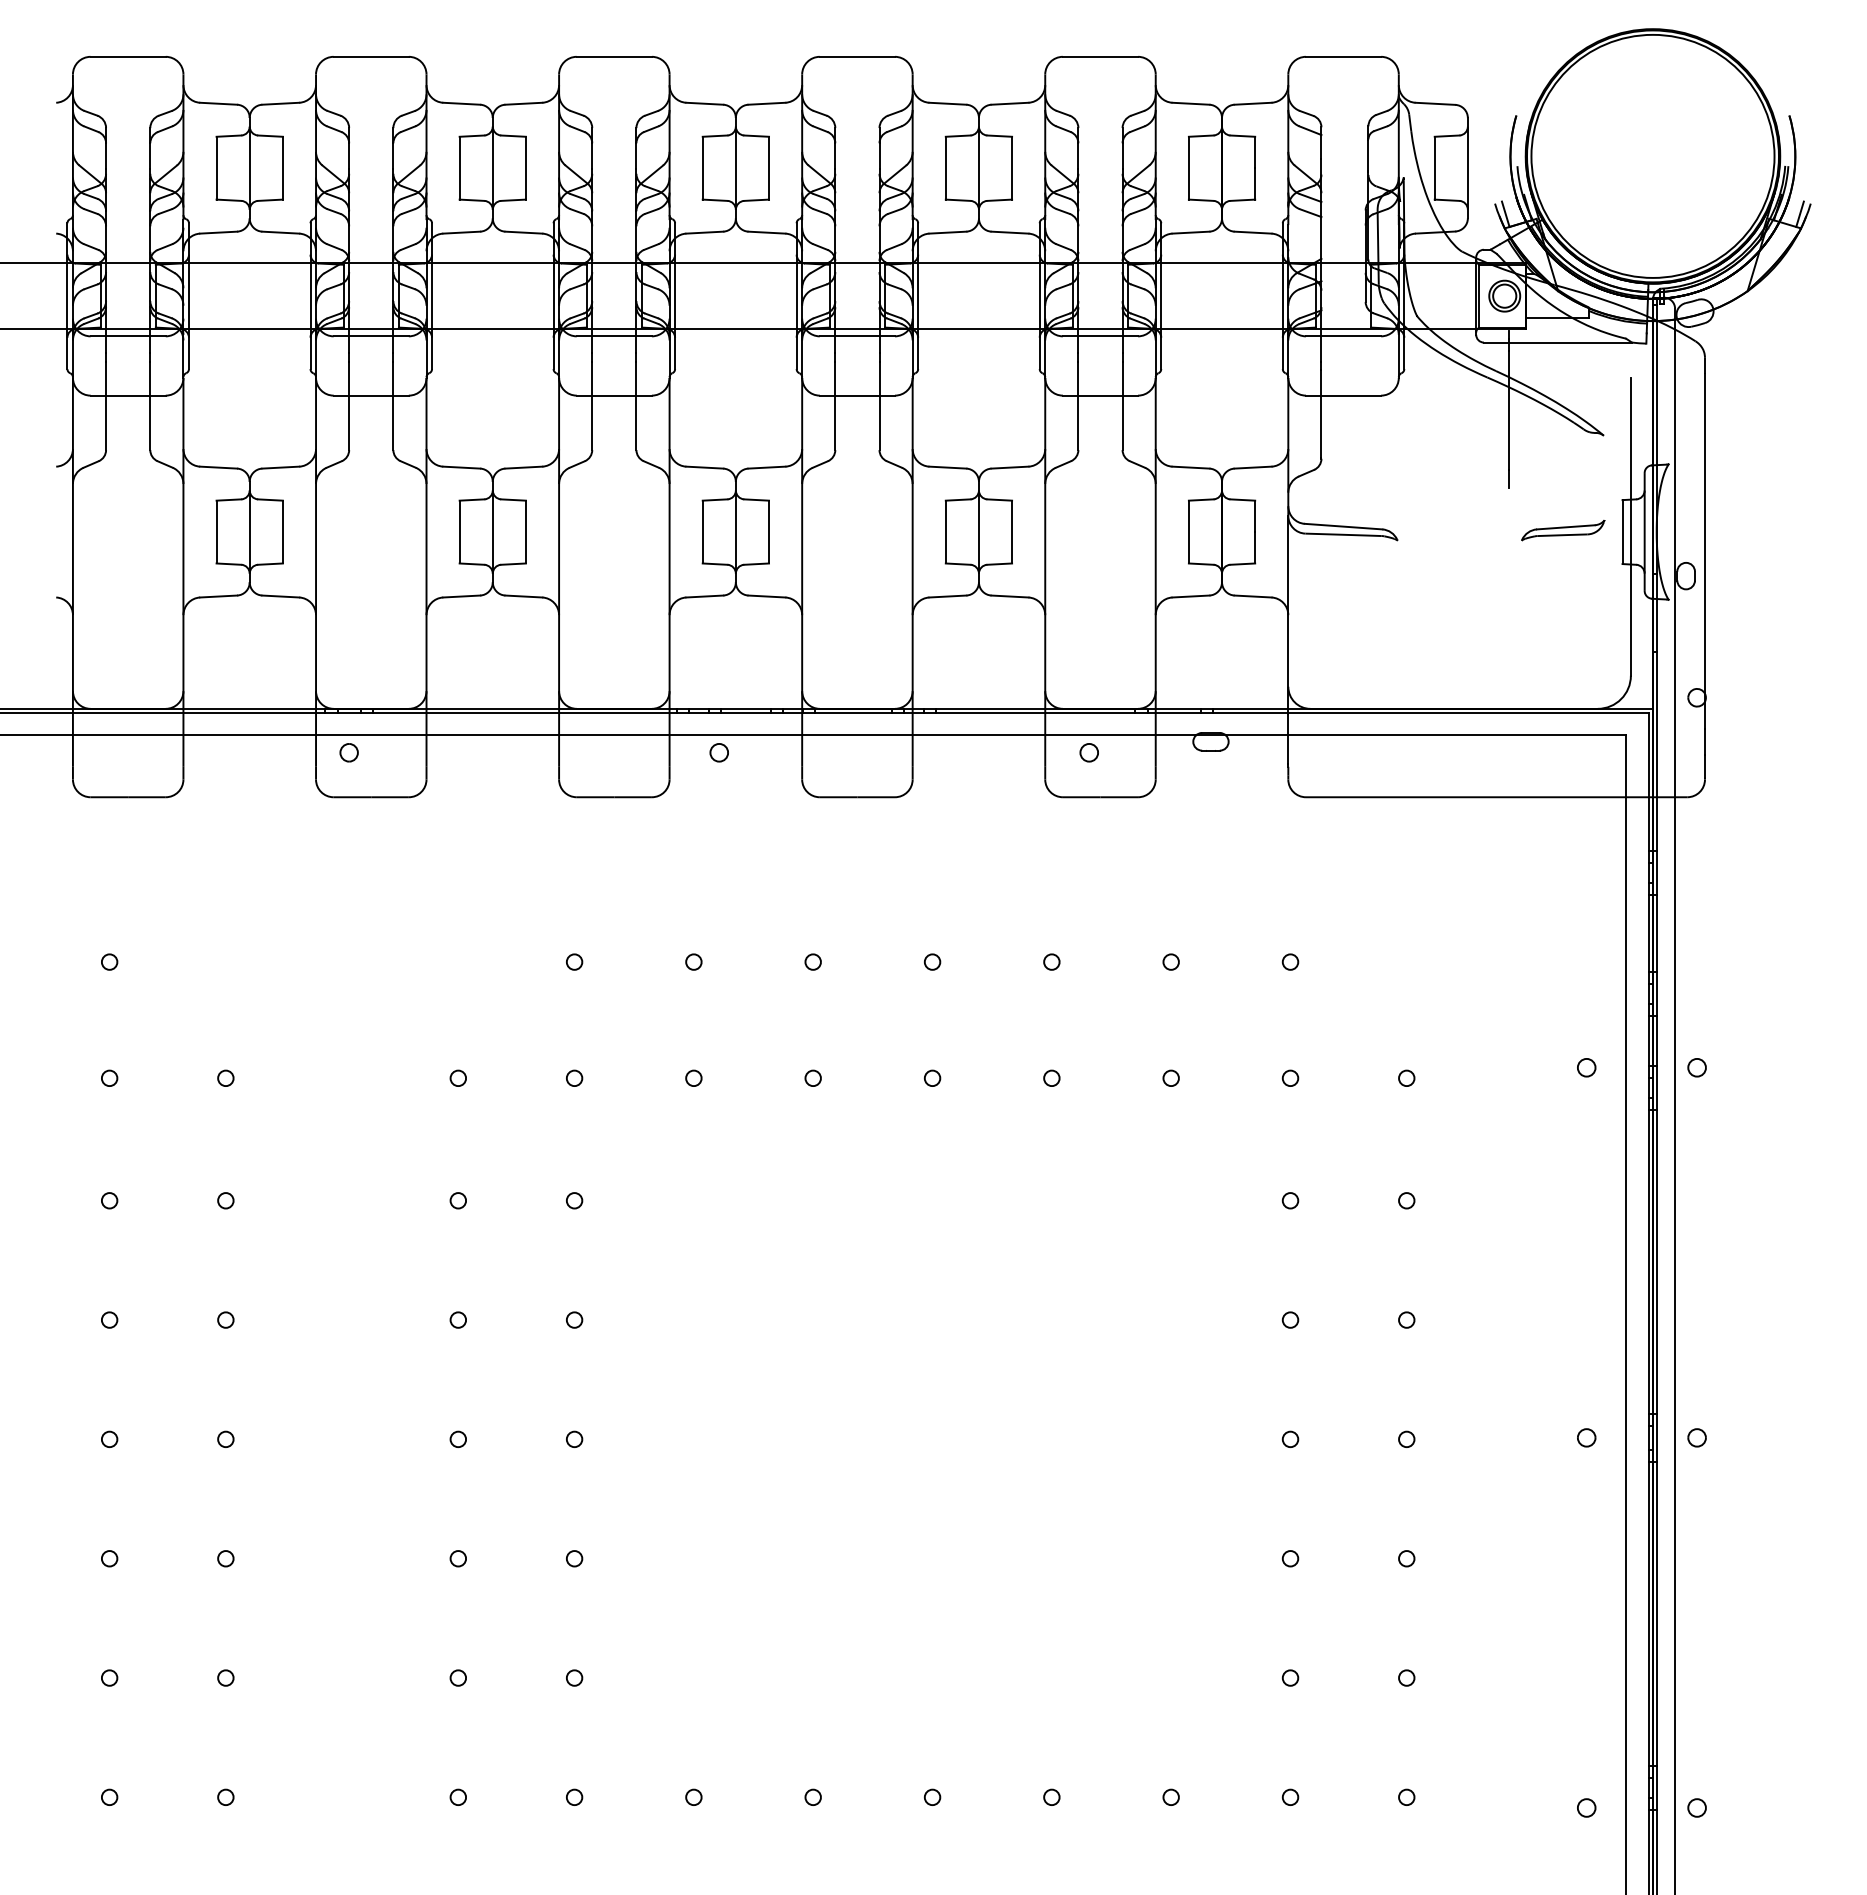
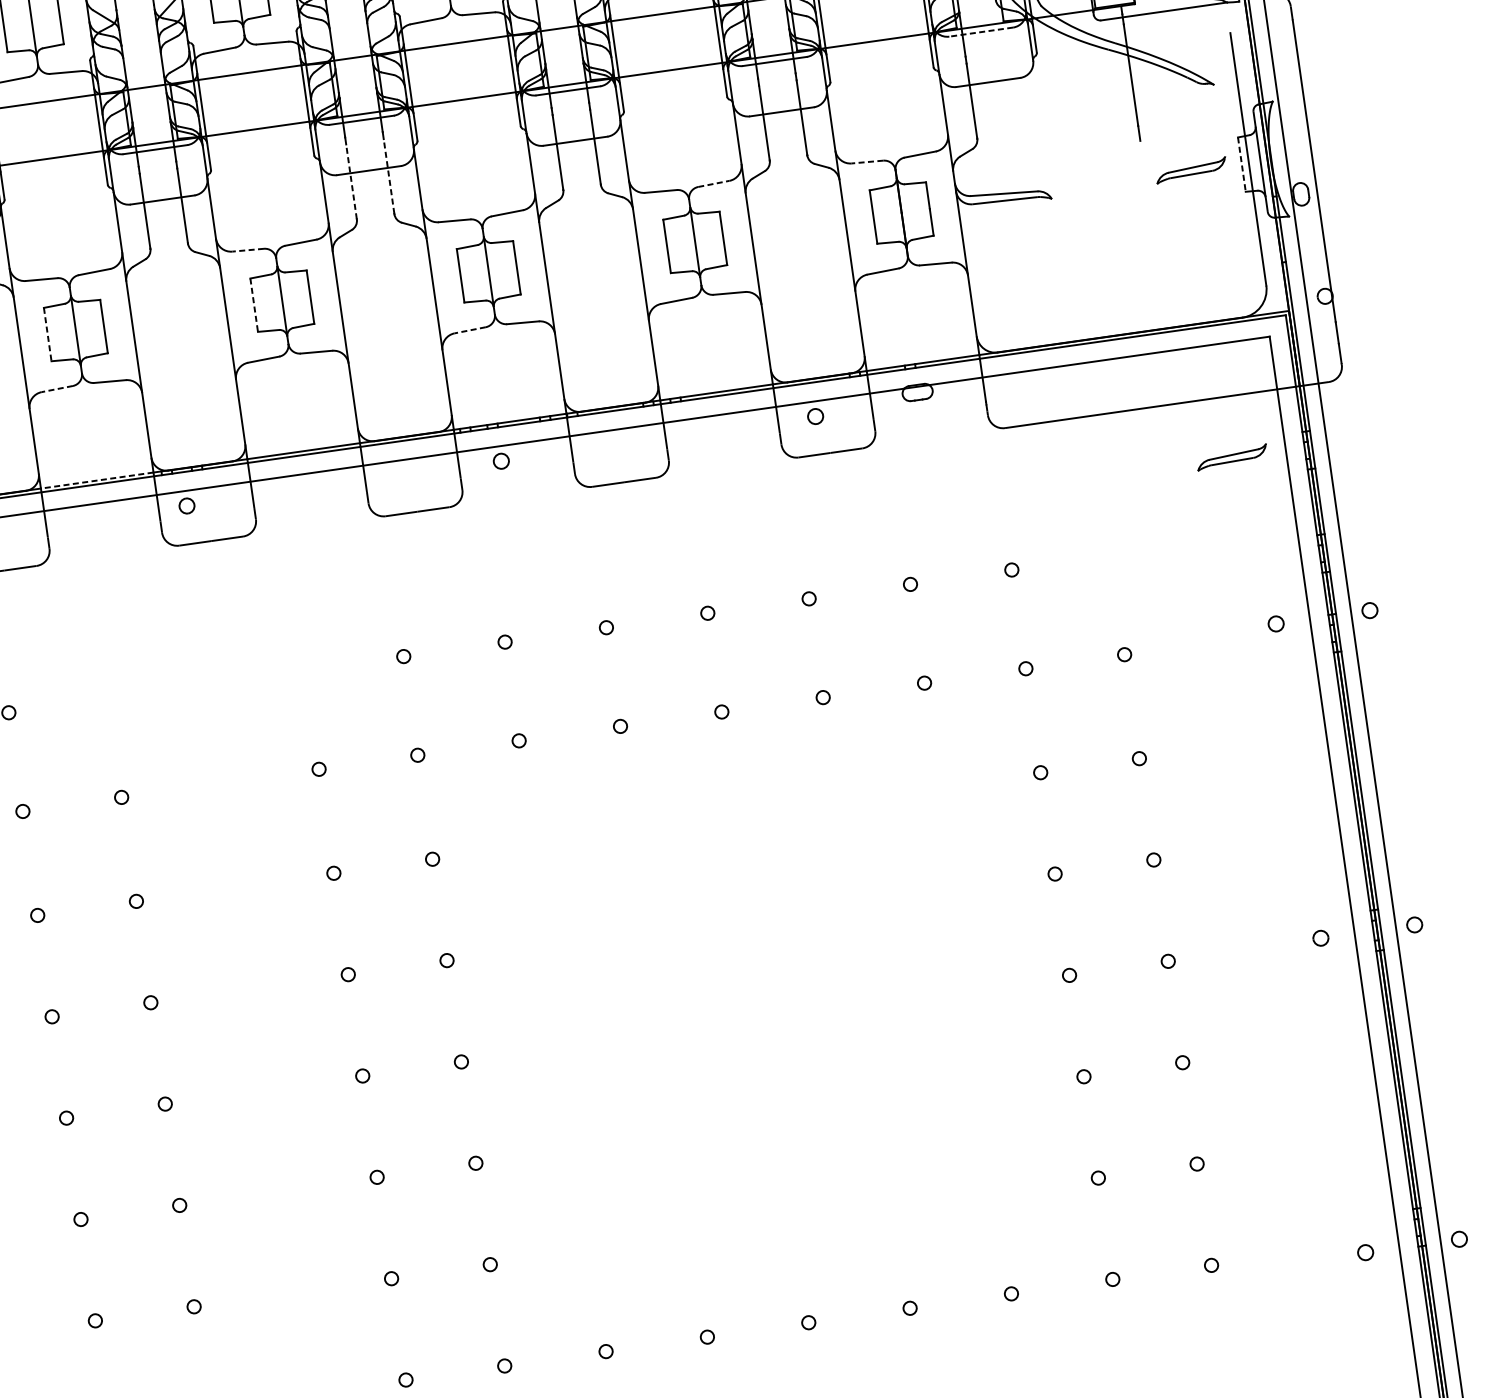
line: (1343, 336) -> (981, 32), solid -> dashed
line: (592, 405) -> (351, 181), solid -> dashed
line: (636, 405) -> (389, 176), solid -> dashed
line: (461, 467) -> (247, 250), solid -> dashed
line: (1010, 467) -> (714, 183), solid -> dashed
line: (1190, 467) -> (867, 162), solid -> dashed
line: (216, 532) -> (47, 334), solid -> dashed
line: (459, 532) -> (254, 305), solid -> dashed
line: (1622, 532) -> (1241, 164), solid -> dashed
line: (218, 596) -> (57, 389), solid -> dashed
line: (704, 596) -> (469, 330), solid -> dashed
line: (249, 708) -> (97, 480), solid -> dashed
part: (1563, 868) -> (1232, 457), added

